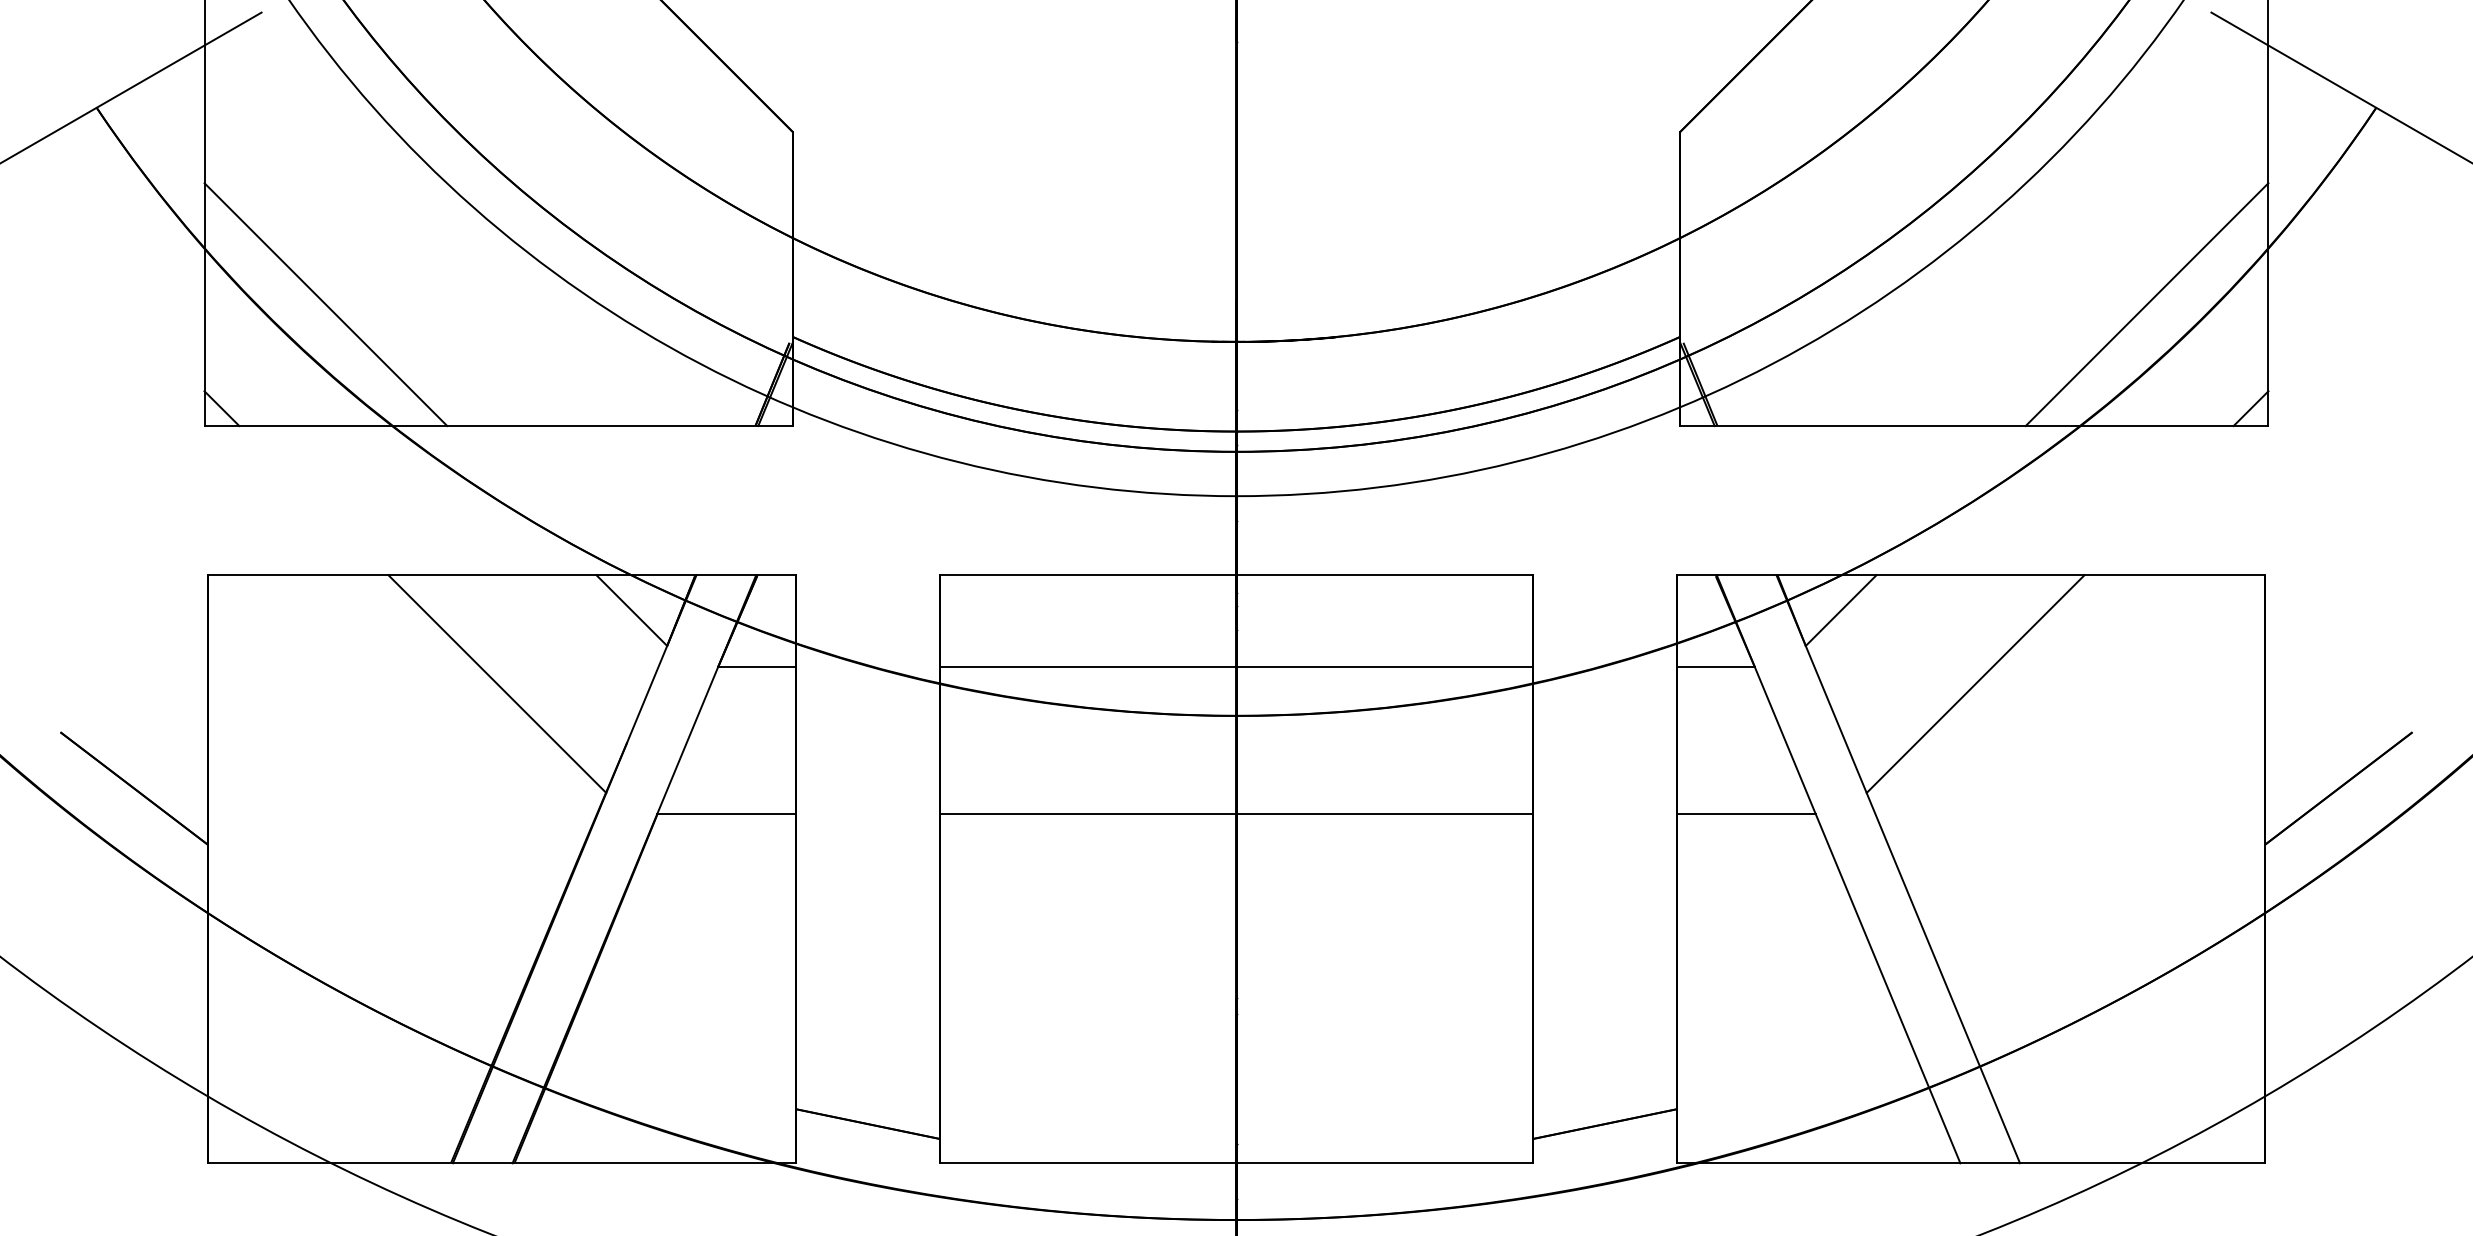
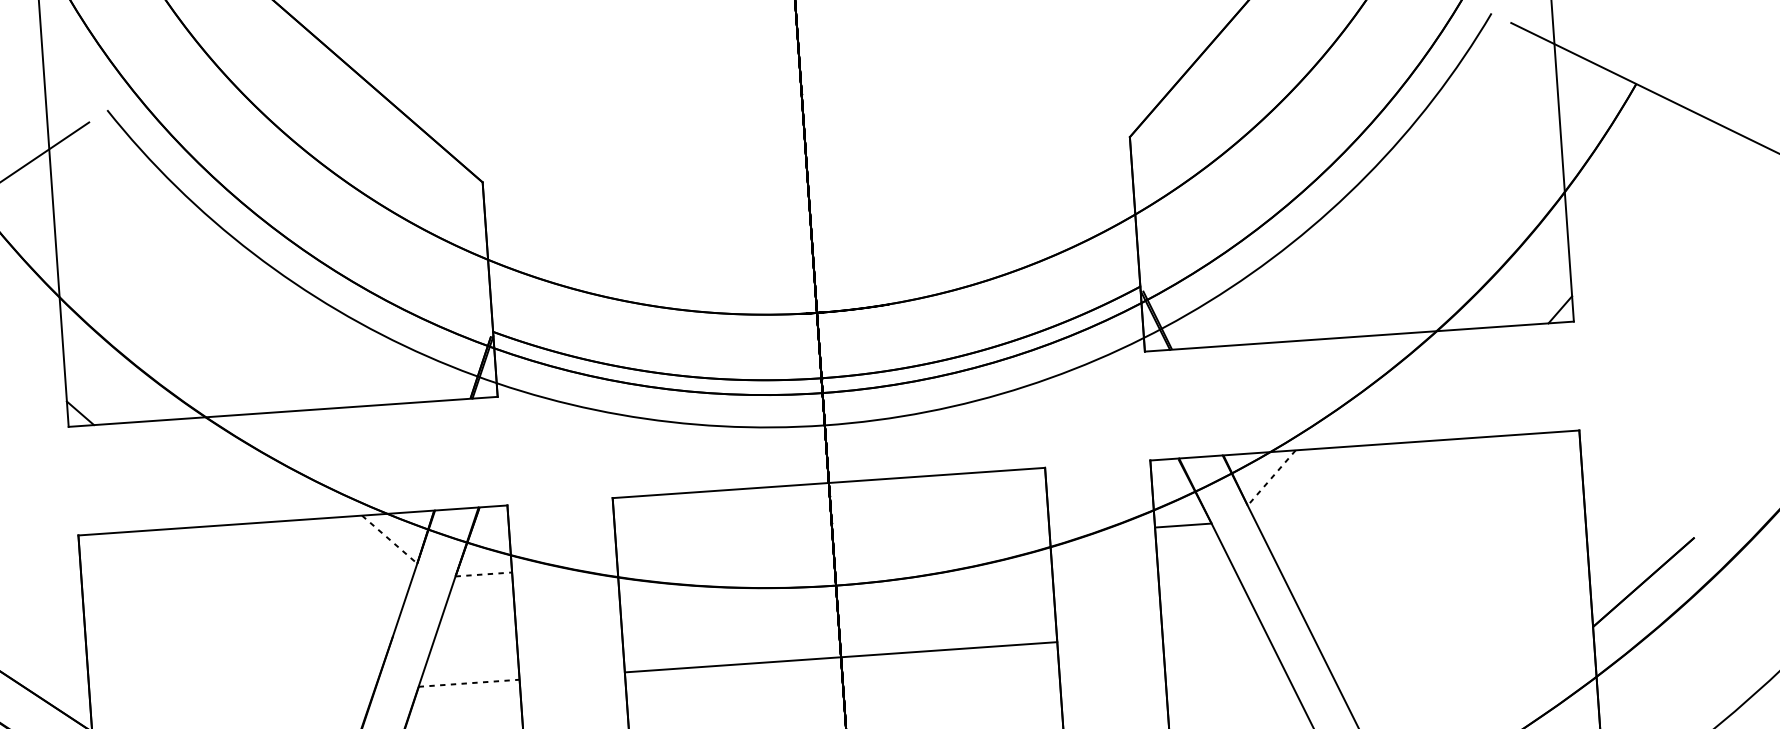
line: (325, 304) -> (150, 332), removed
line: (2146, 304) -> (1478, 239), removed
line: (632, 610) -> (390, 539), solid -> dashed
line: (1840, 610) -> (1271, 477), solid -> dashed
line: (756, 667) -> (483, 574), solid -> dashed
line: (1236, 667) -> (833, 550), removed
line: (497, 684) -> (295, 600), removed
line: (1975, 684) -> (1373, 525), removed
line: (726, 814) -> (469, 683), solid -> dashed
line: (1746, 814) -> (1213, 631), removed

